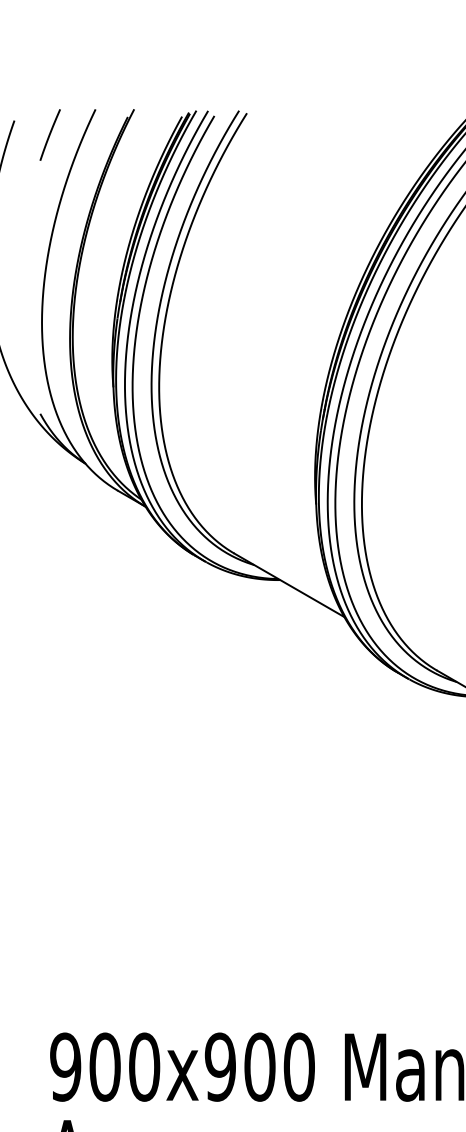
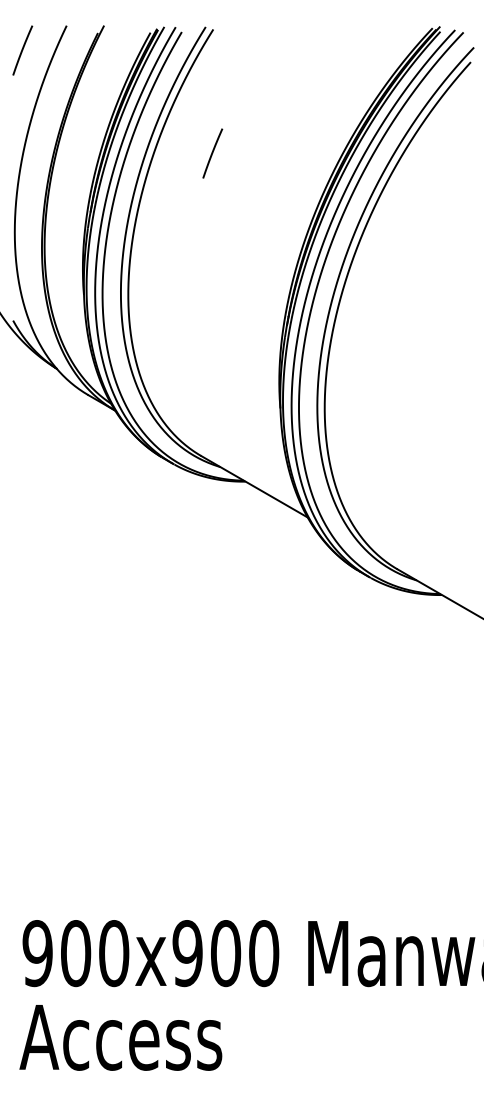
line: (246, 241) -> (212, 153), added

